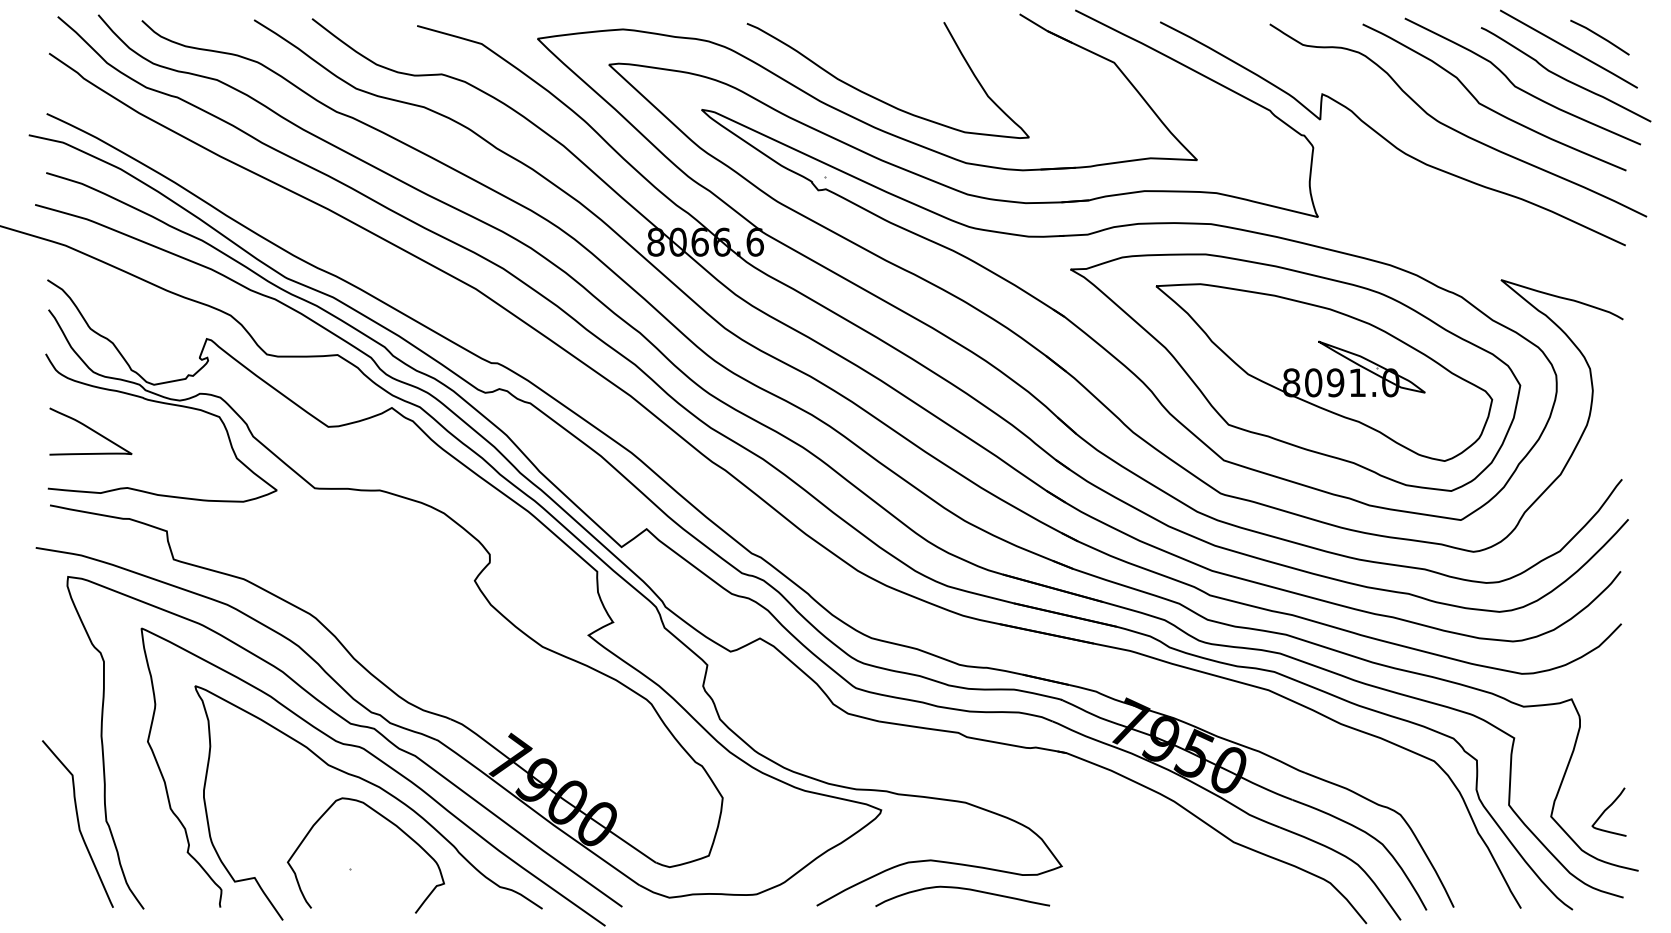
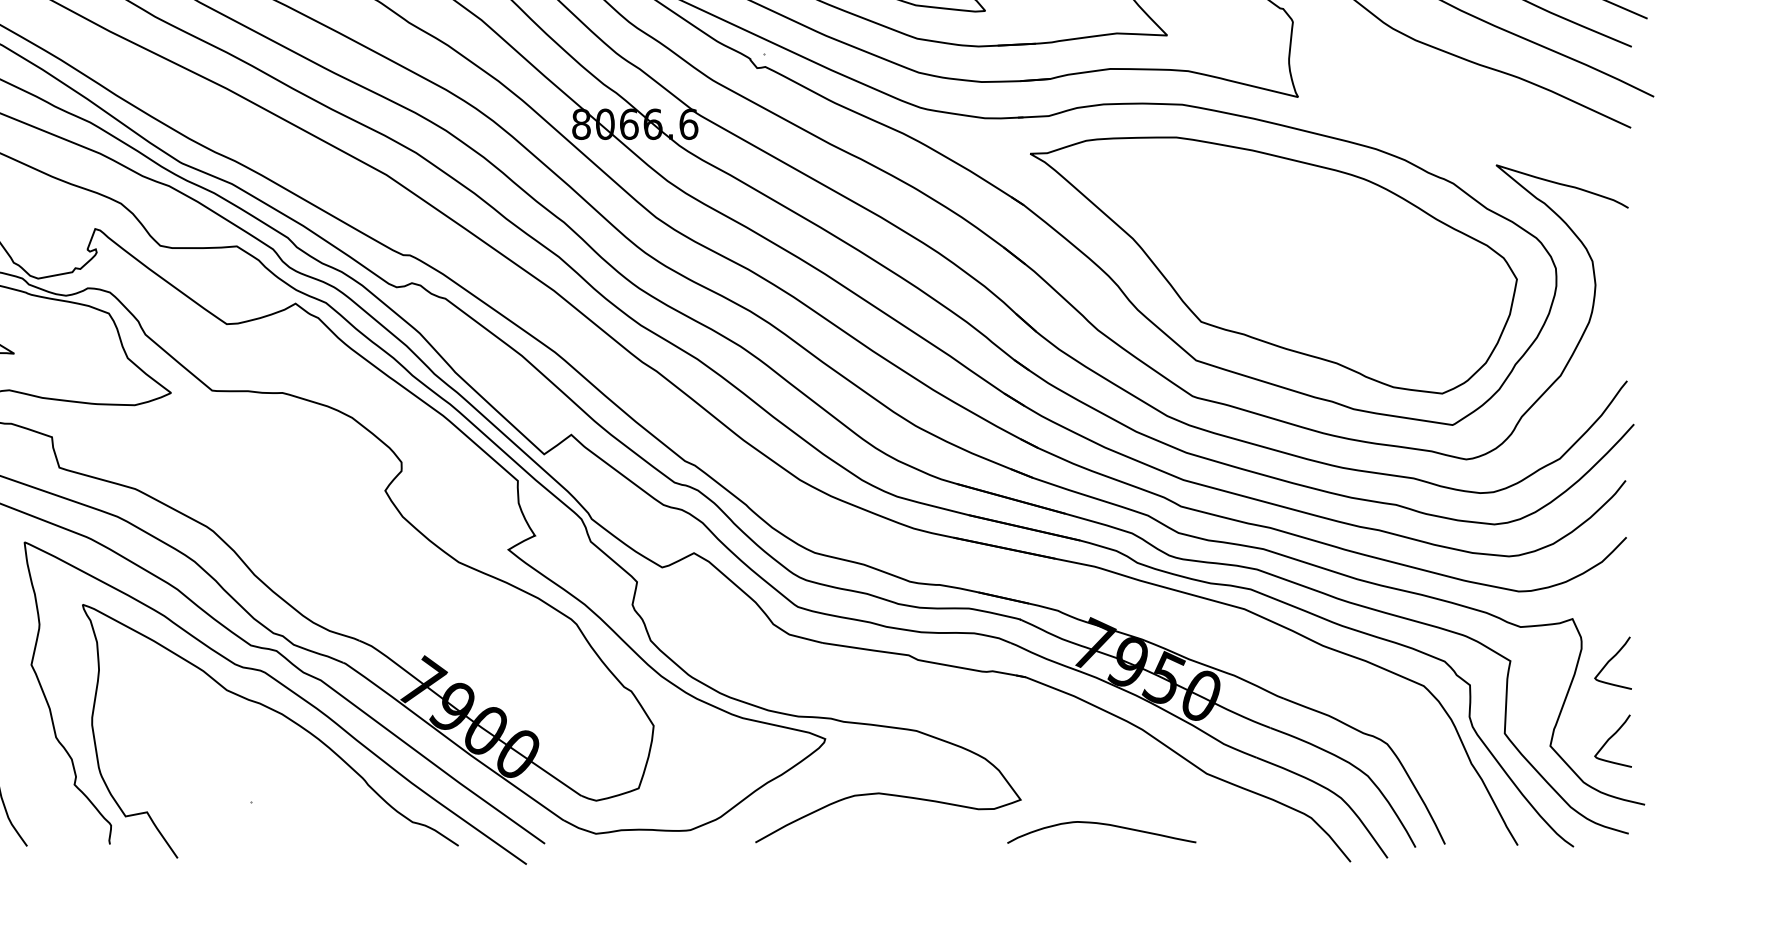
part: (1324, 372) -> (1305, 265), removed
curve: (1607, 737) -> (1611, 660), added
curve: (389, 822) -> (293, 752), removed
curve: (962, 889) -> (1101, 824), moved

